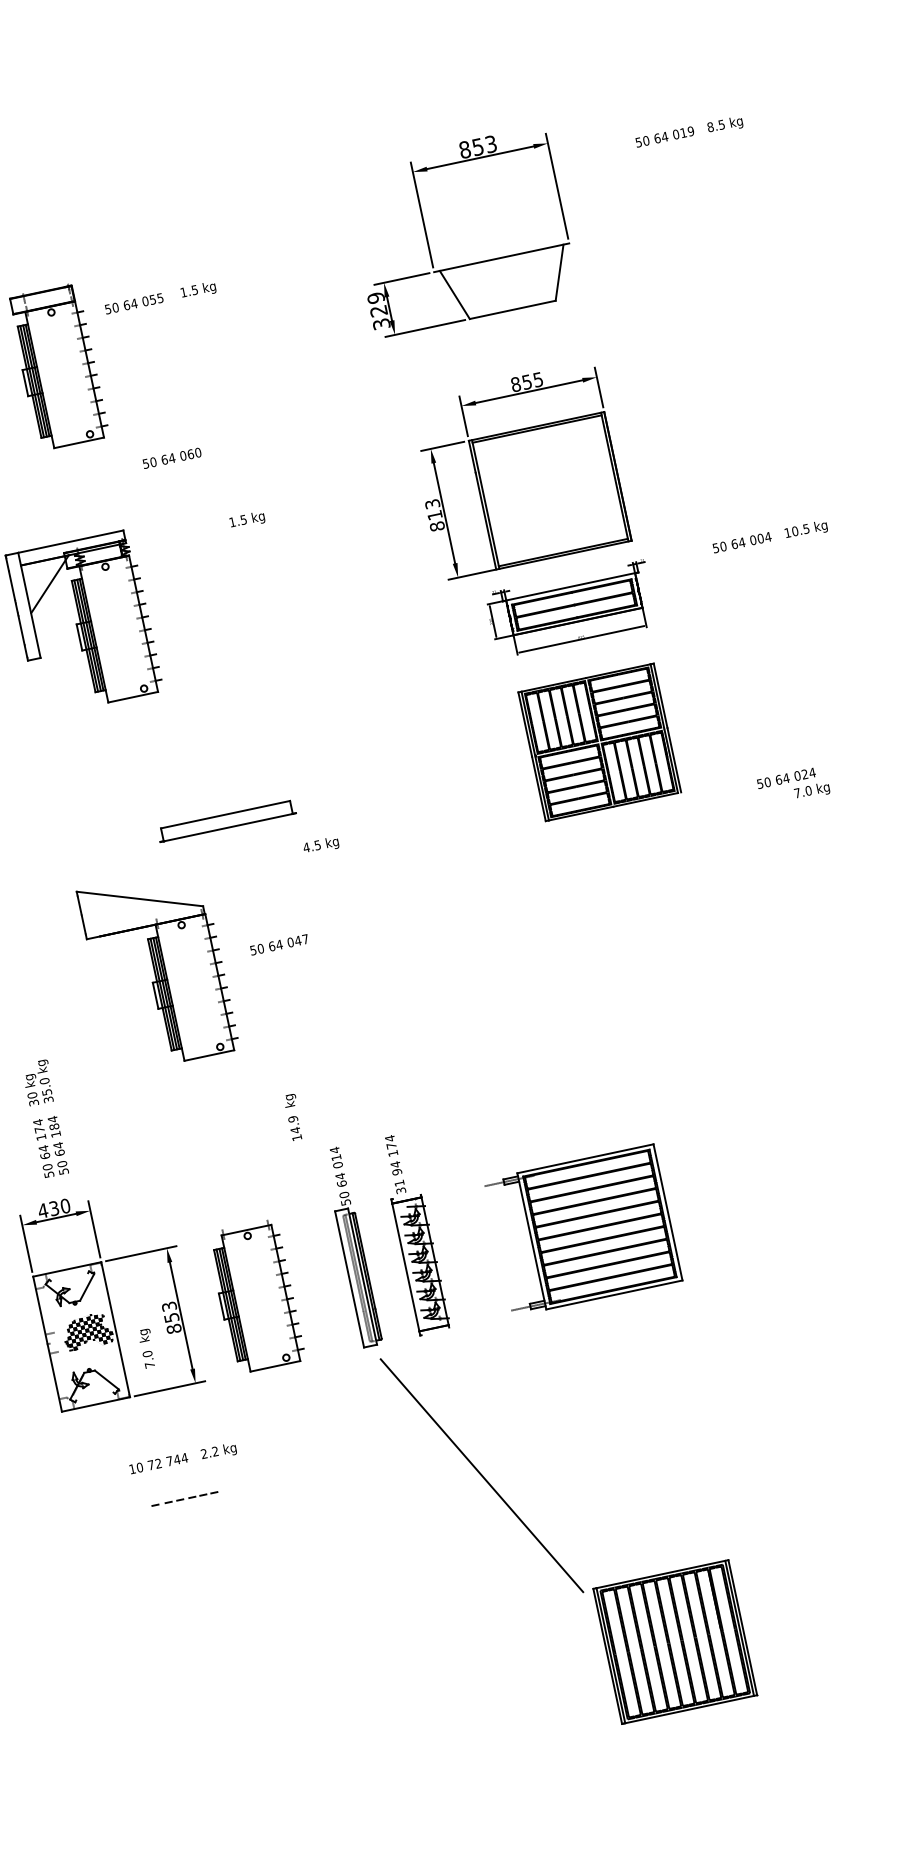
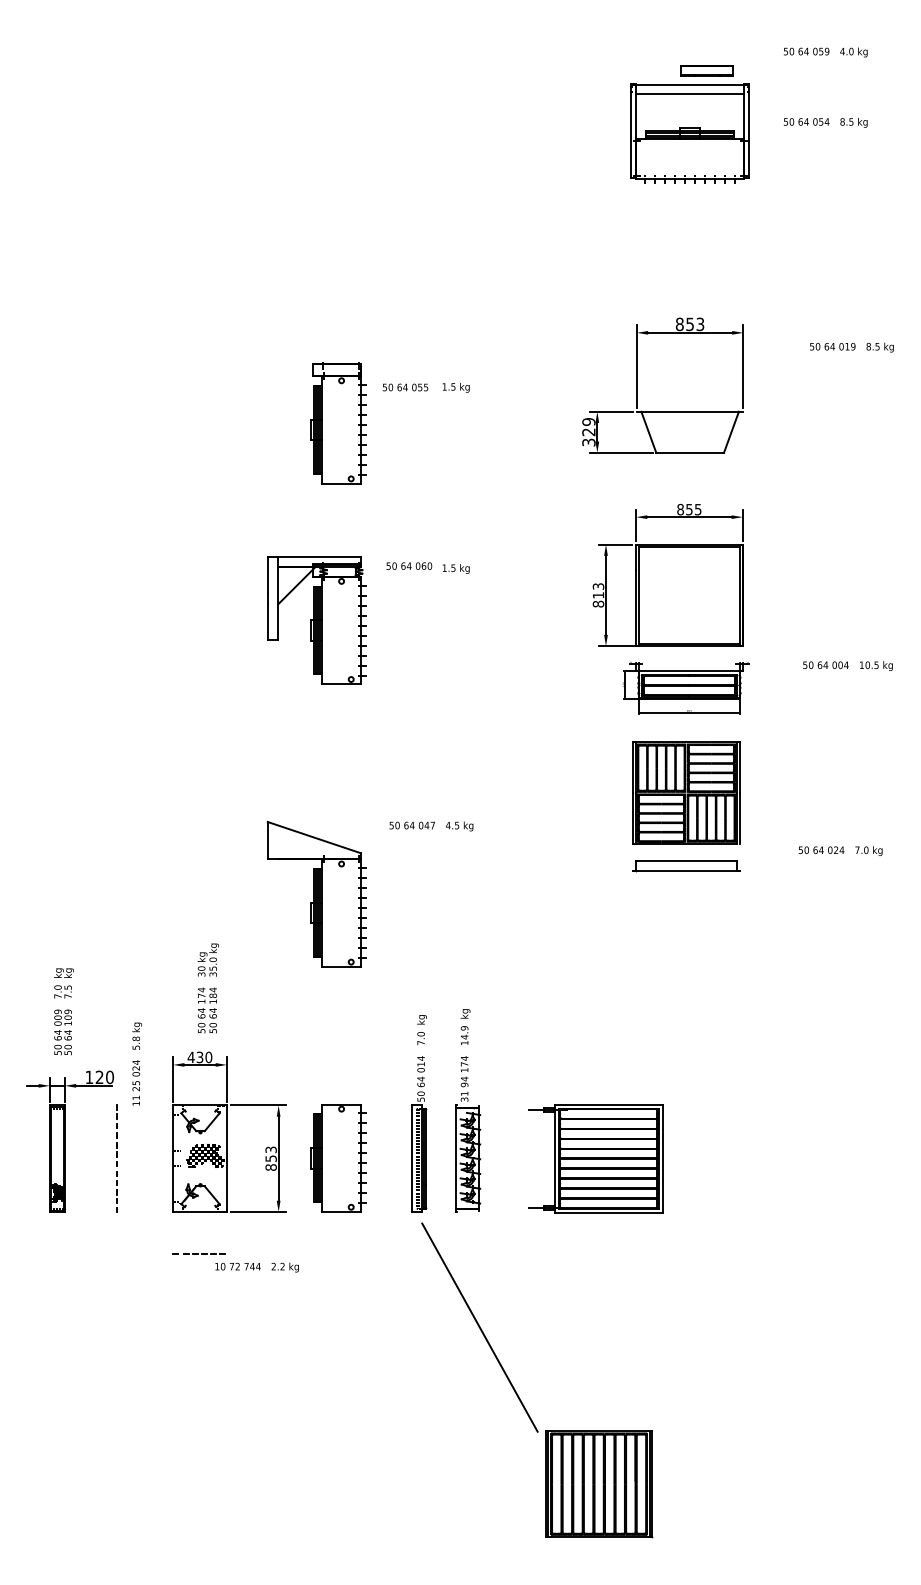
text: (172, 457) -> (409, 565), moved
text: (811, 790) -> (868, 850), moved
part: (227, 822) -> (686, 866), moved
text: (278, 944) -> (411, 825), moved
text: (293, 1116) -> (465, 1026), moved
text: (147, 1349) -> (421, 1030), moved
line: (184, 1499) -> (198, 1253), moved

